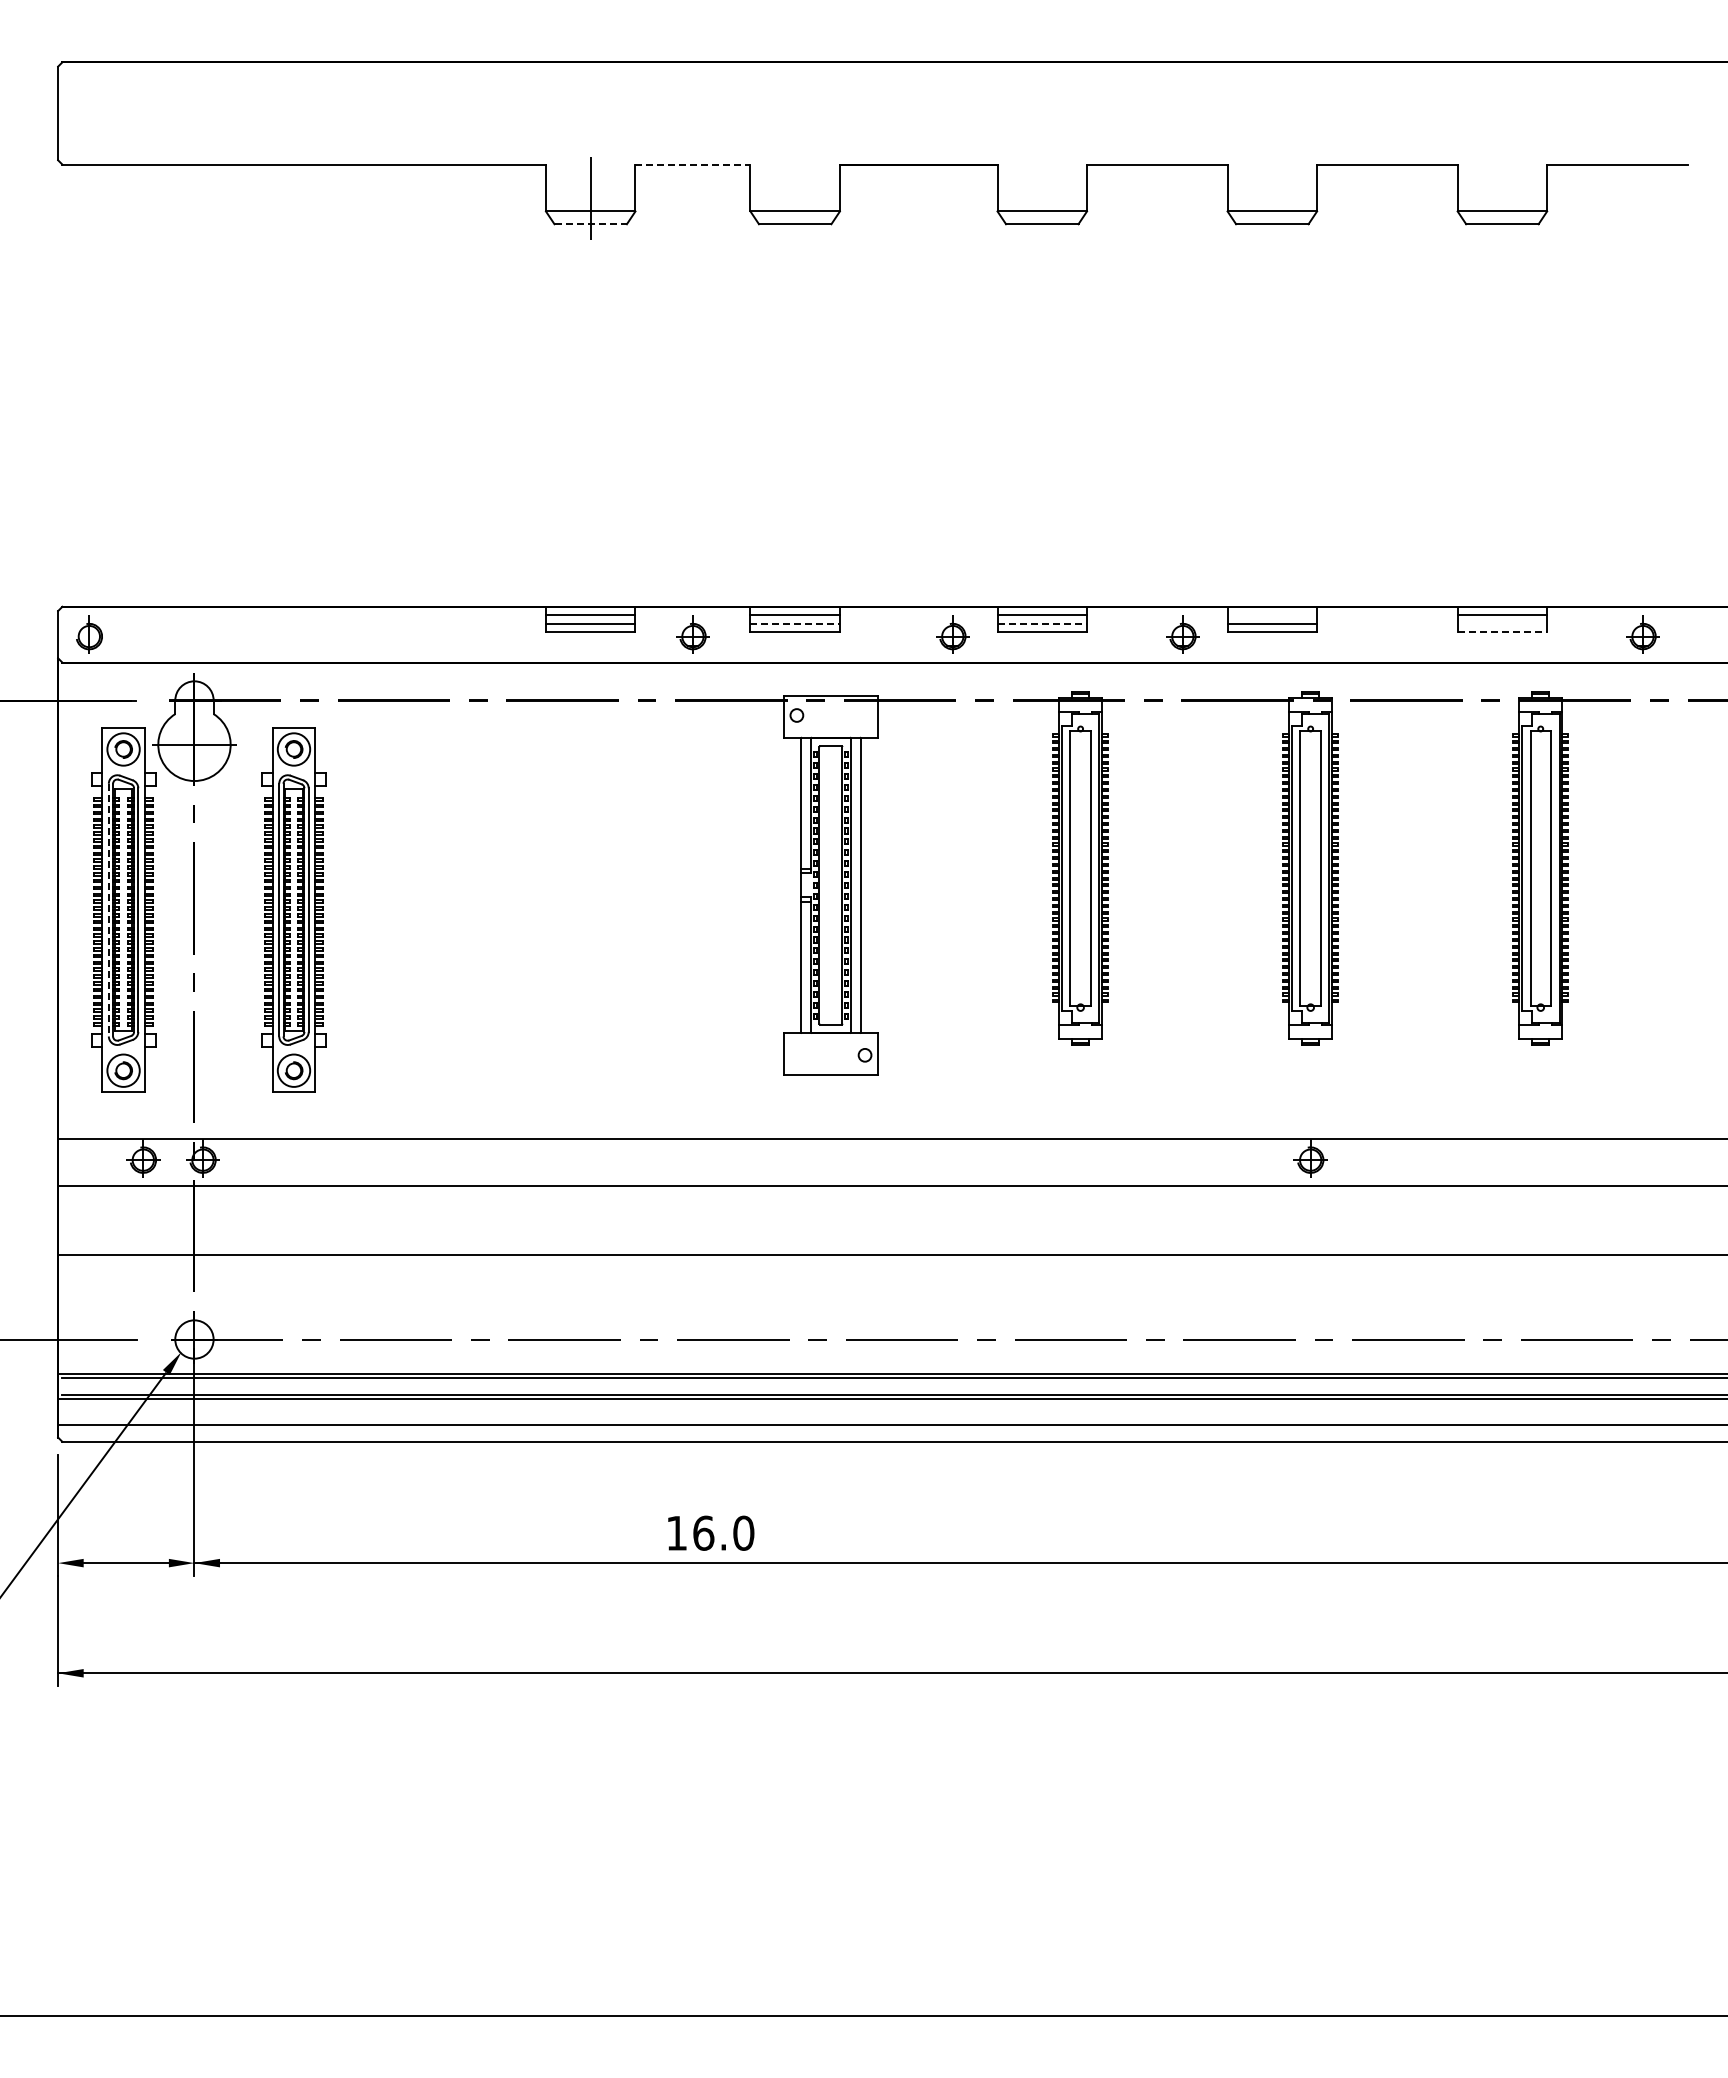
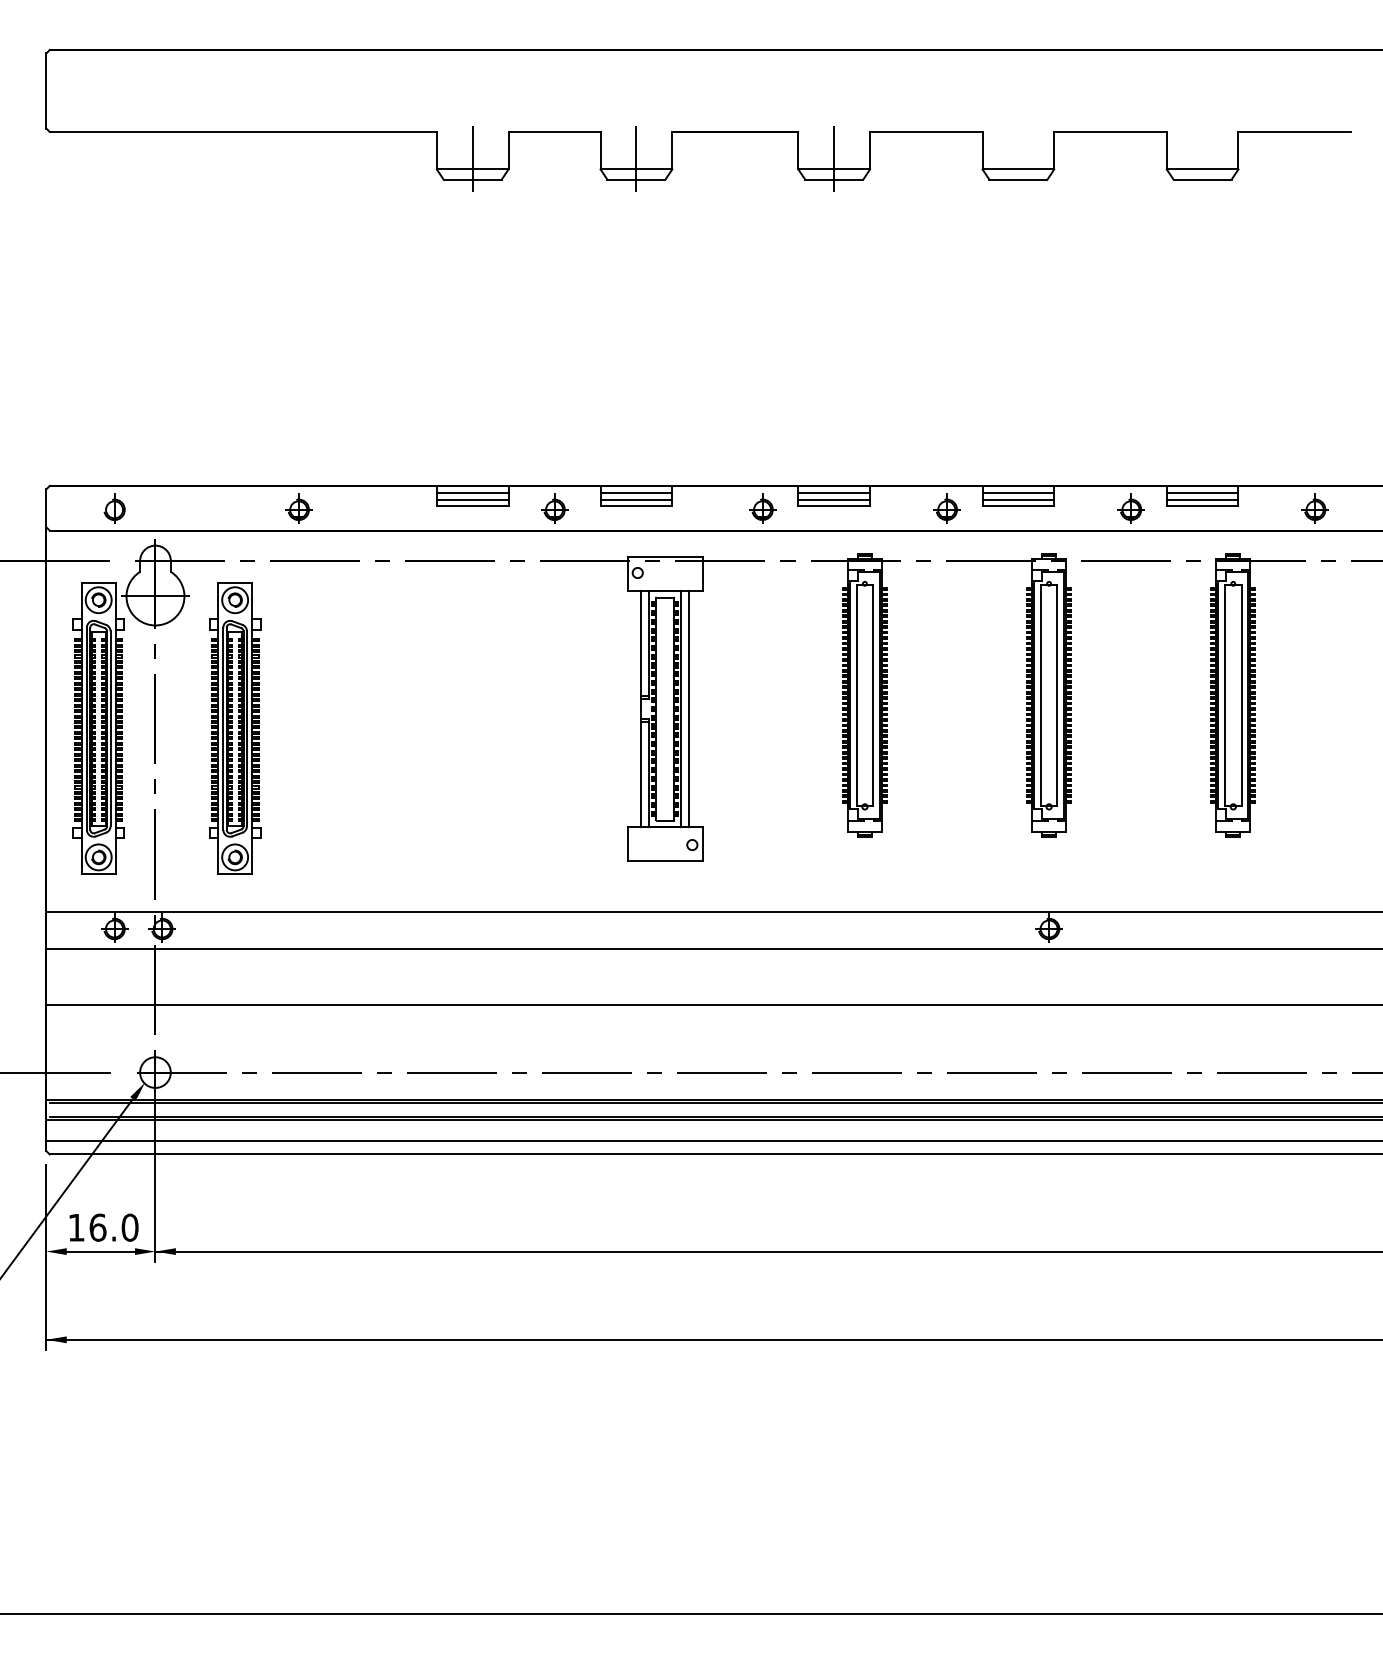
line: (692, 164) -> (554, 131), dashed -> solid
line: (795, 197) -> (636, 158), added
line: (1042, 197) -> (834, 158), added
line: (591, 224) -> (473, 179), dashed -> solid
line: (1272, 615) -> (1018, 492), added
line: (795, 623) -> (636, 499), dashed -> solid
line: (1042, 623) -> (834, 499), dashed -> solid
line: (1502, 623) -> (1202, 499), added
line: (1502, 632) -> (1202, 506), dashed -> solid
part: (89, 634) -> (114, 508), moved
part: (373, 634) -> (298, 508), added
part: (1412, 634) -> (1130, 508), added
line: (108, 910) -> (86, 729), dashed -> solid
text: (711, 1532) -> (104, 1227), moved

